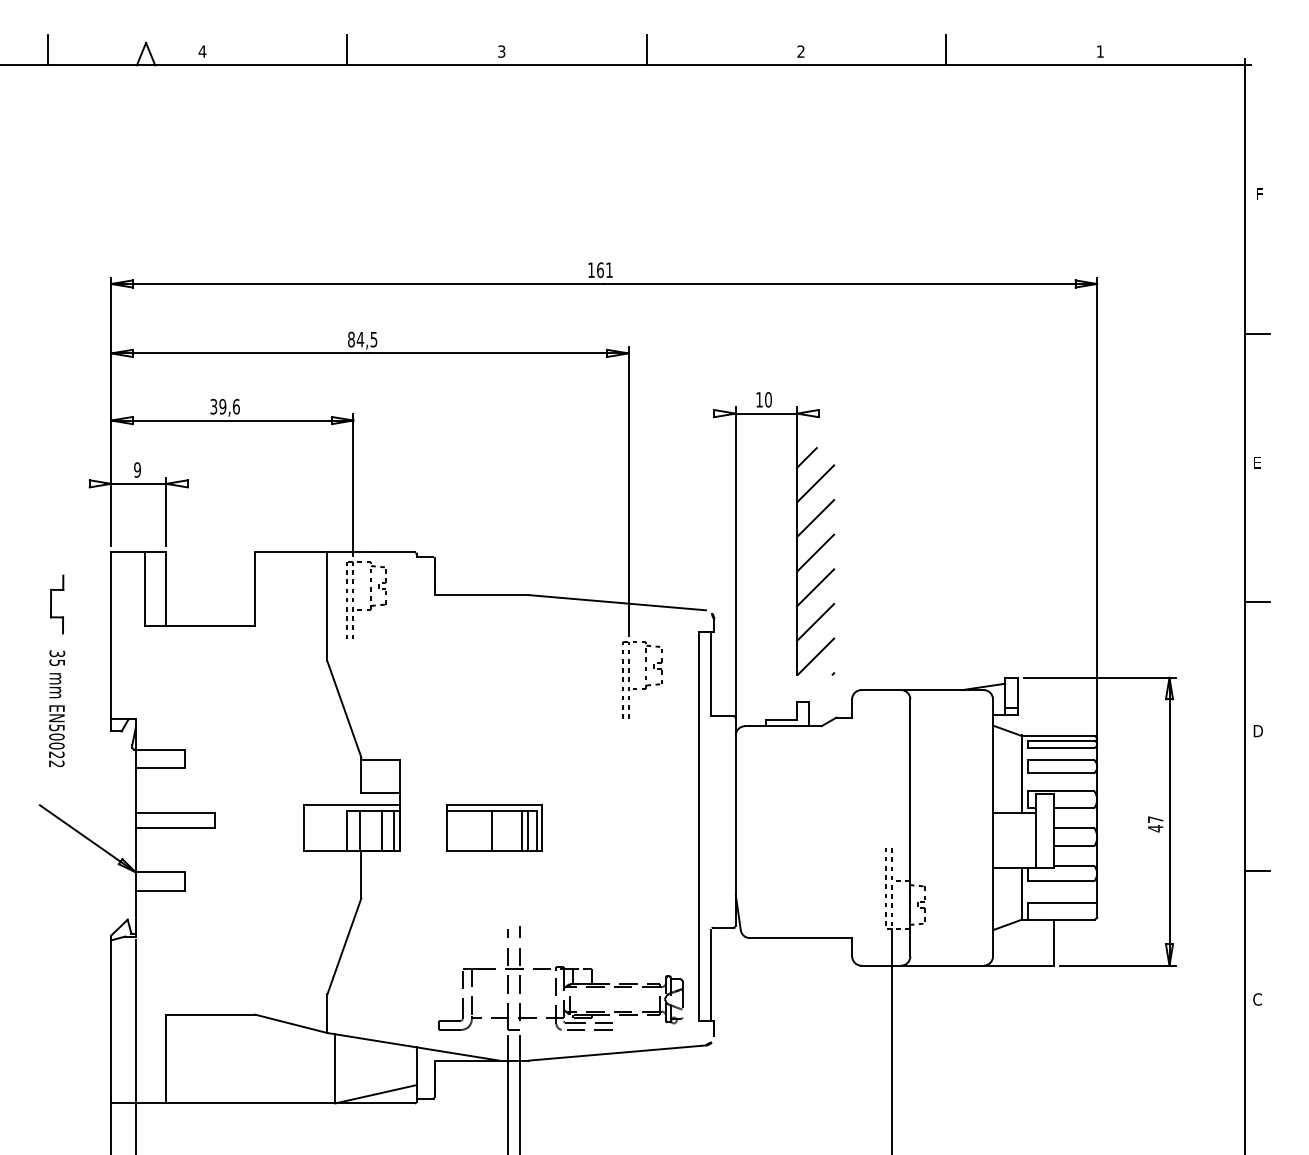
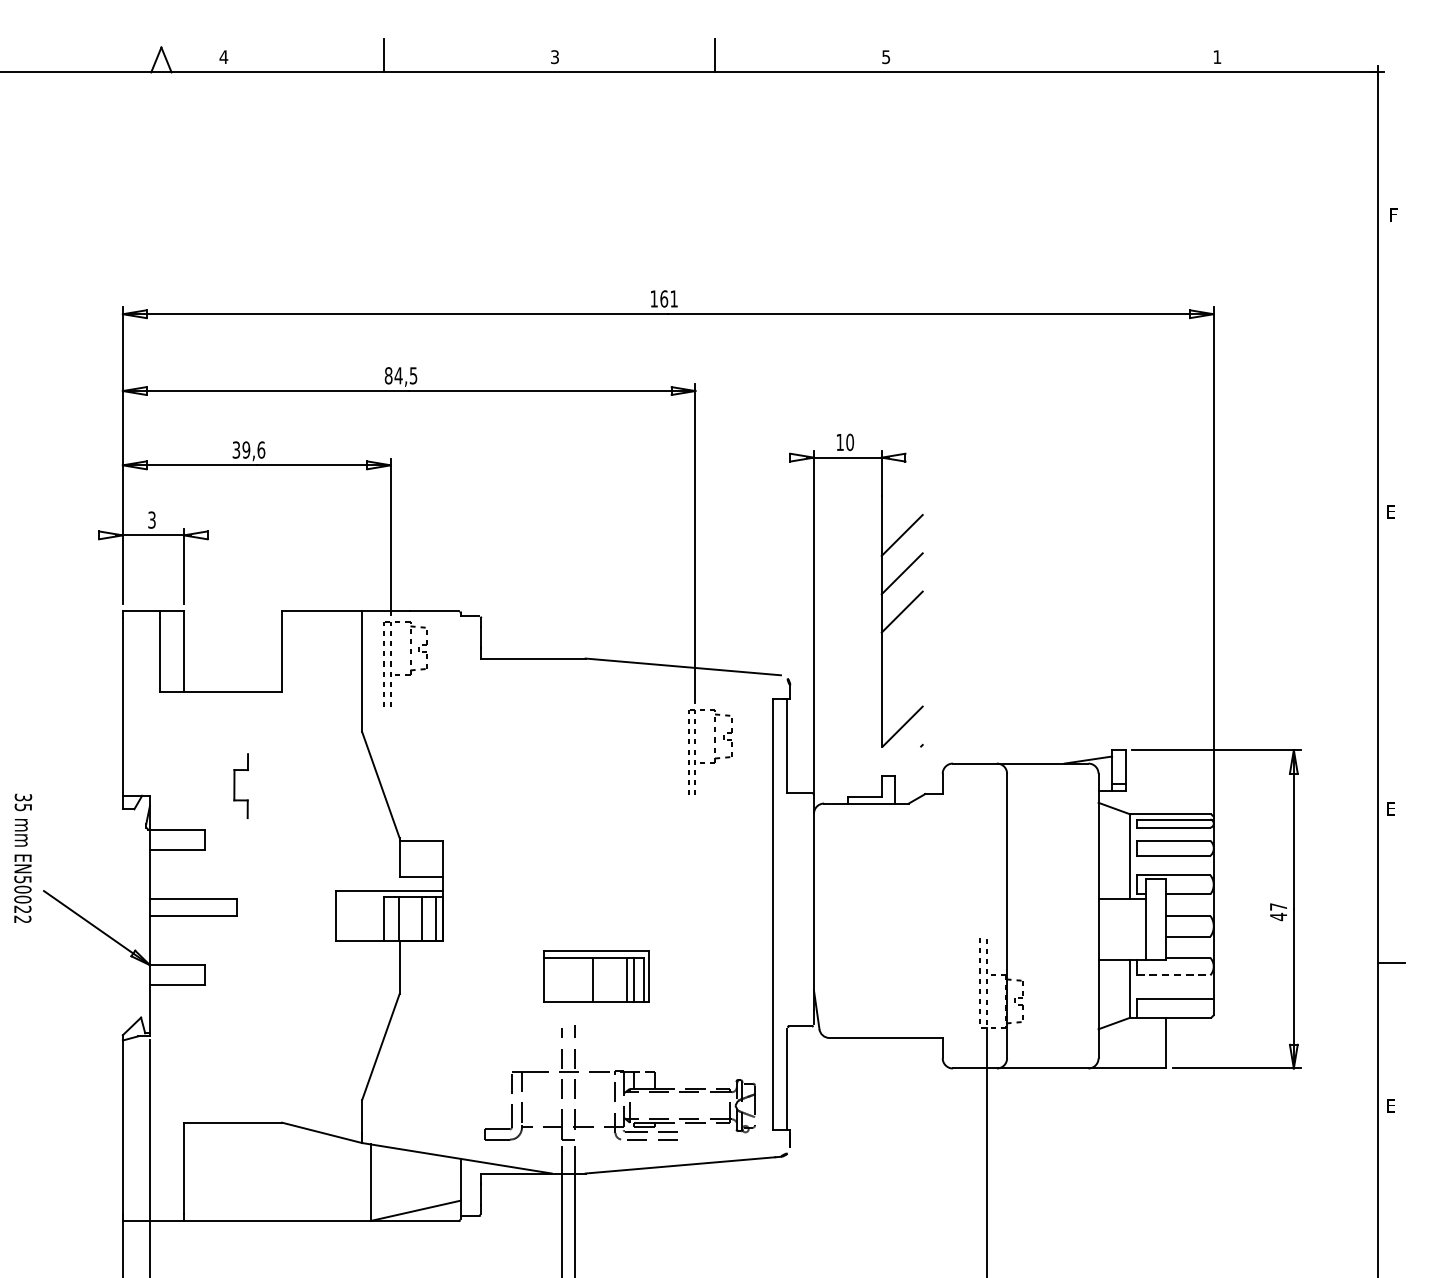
line: (48, 49) -> (53, 54), removed
line: (945, 49) -> (1045, 54), removed
text: (800, 51) -> (885, 56), 2 -> 5
line: (1257, 333) -> (1391, 369), removed
line: (806, 457) -> (892, 506), removed
text: (137, 469) -> (151, 519), 9 -> 3
line: (815, 587) -> (902, 650), removed
line: (1257, 602) -> (1391, 666), removed
part: (57, 604) -> (241, 786), moved
line: (815, 622) -> (902, 688), removed
text: (57, 708) -> (23, 858), moved
text: (1257, 731) -> (1391, 809), D -> E
part: (494, 827) -> (596, 976), moved
line: (1061, 881) -> (1174, 975), solid -> dashed
text: (1257, 999) -> (1391, 1105), C -> E

